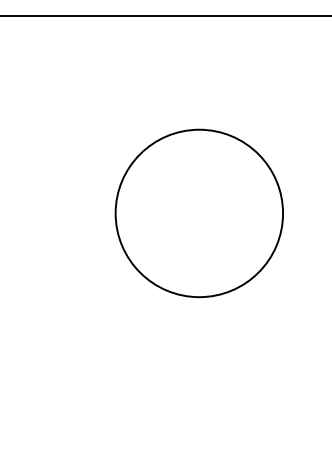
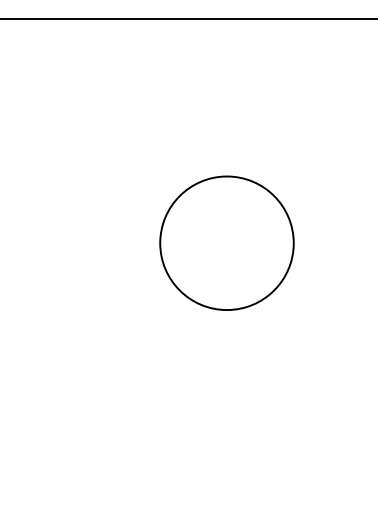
circle: (198, 212) -> (226, 242), size x0.7

